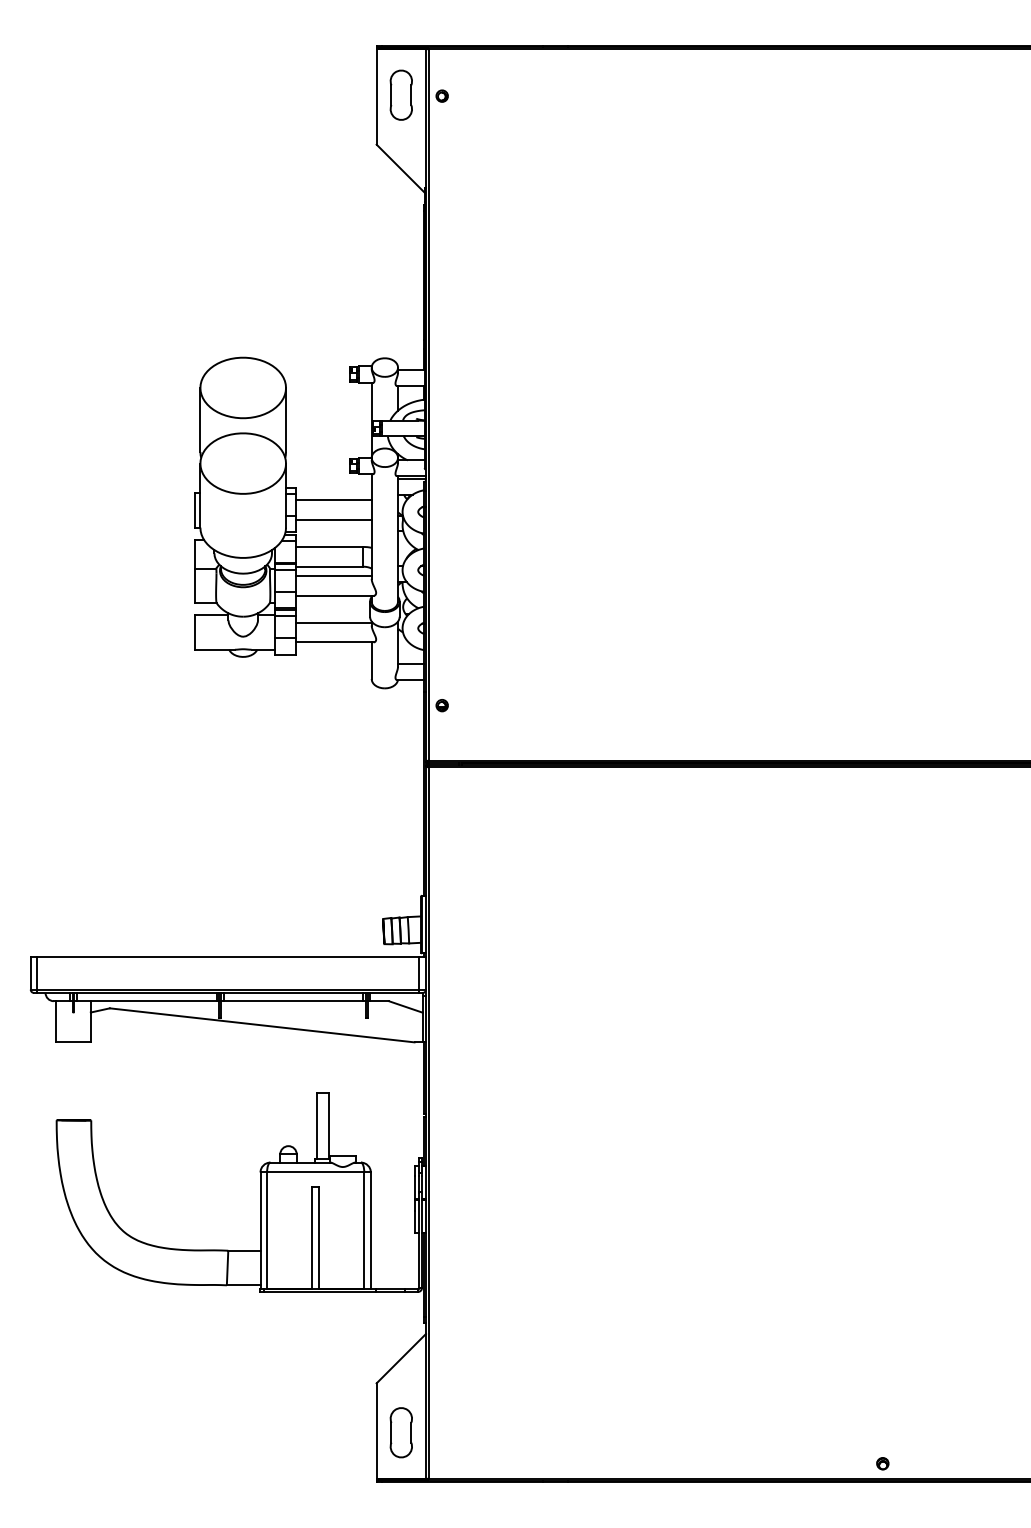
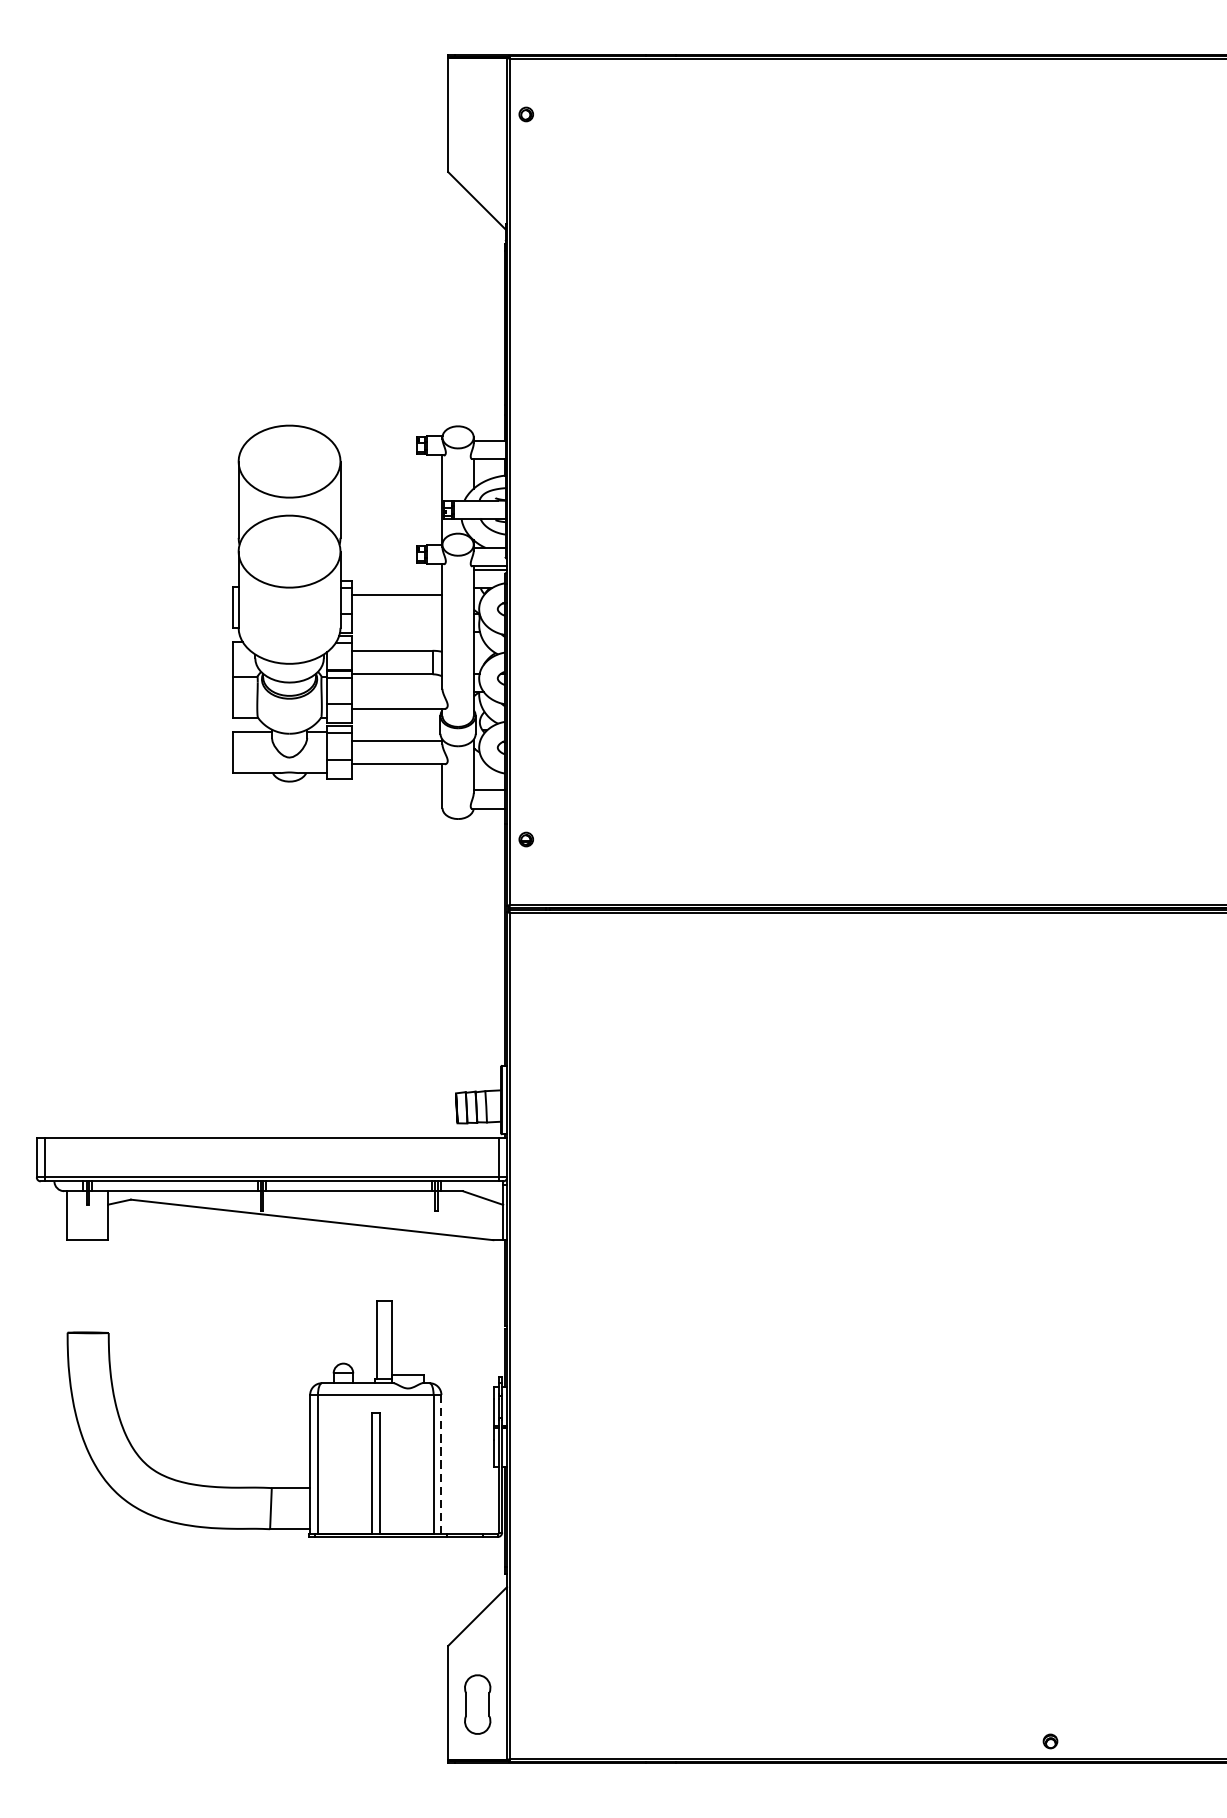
part: (400, 94) -> (476, 112), removed
line: (333, 520) -> (396, 619), removed
line: (333, 576) -> (396, 685), removed
line: (370, 1231) -> (440, 1465), solid -> dashed

